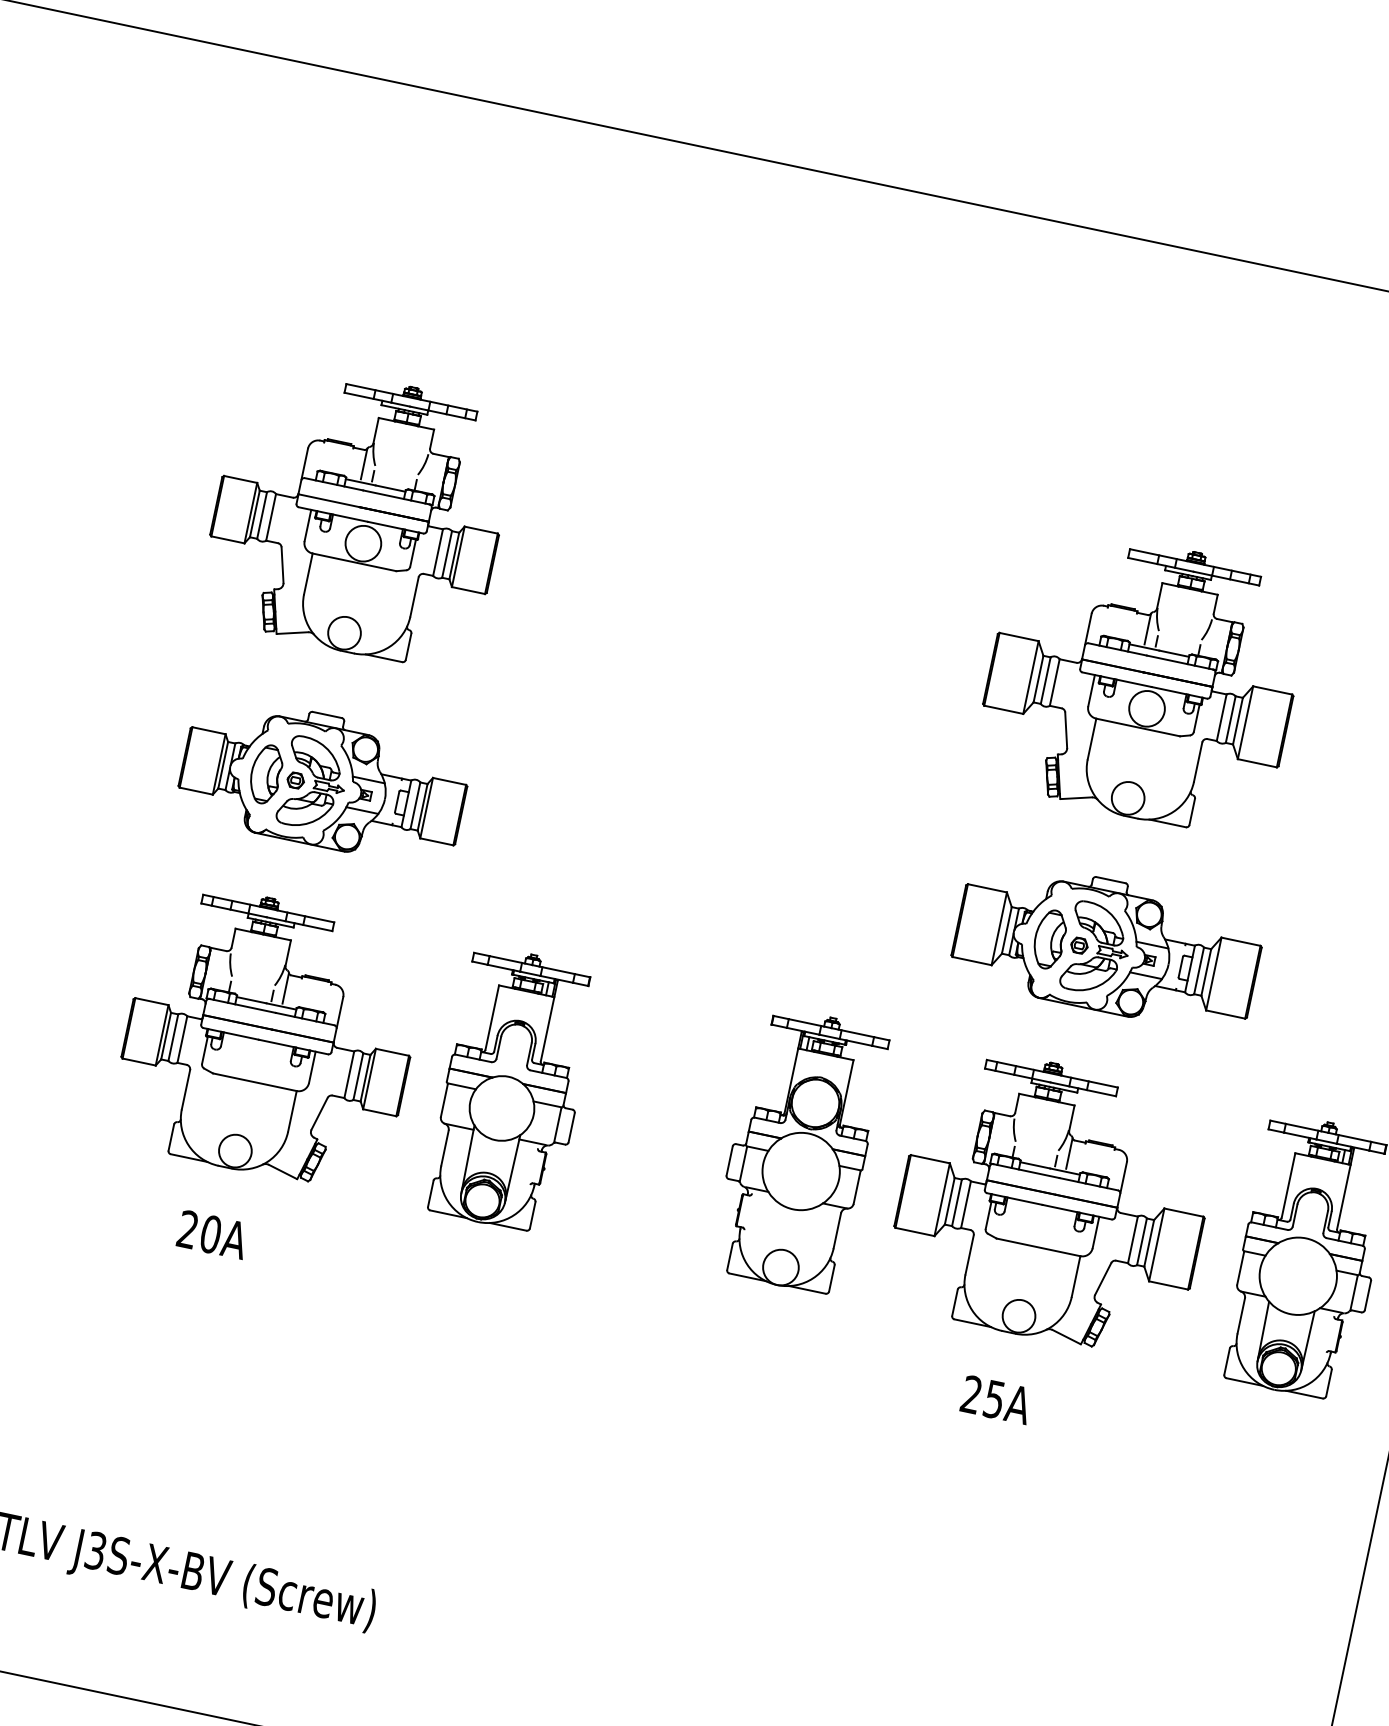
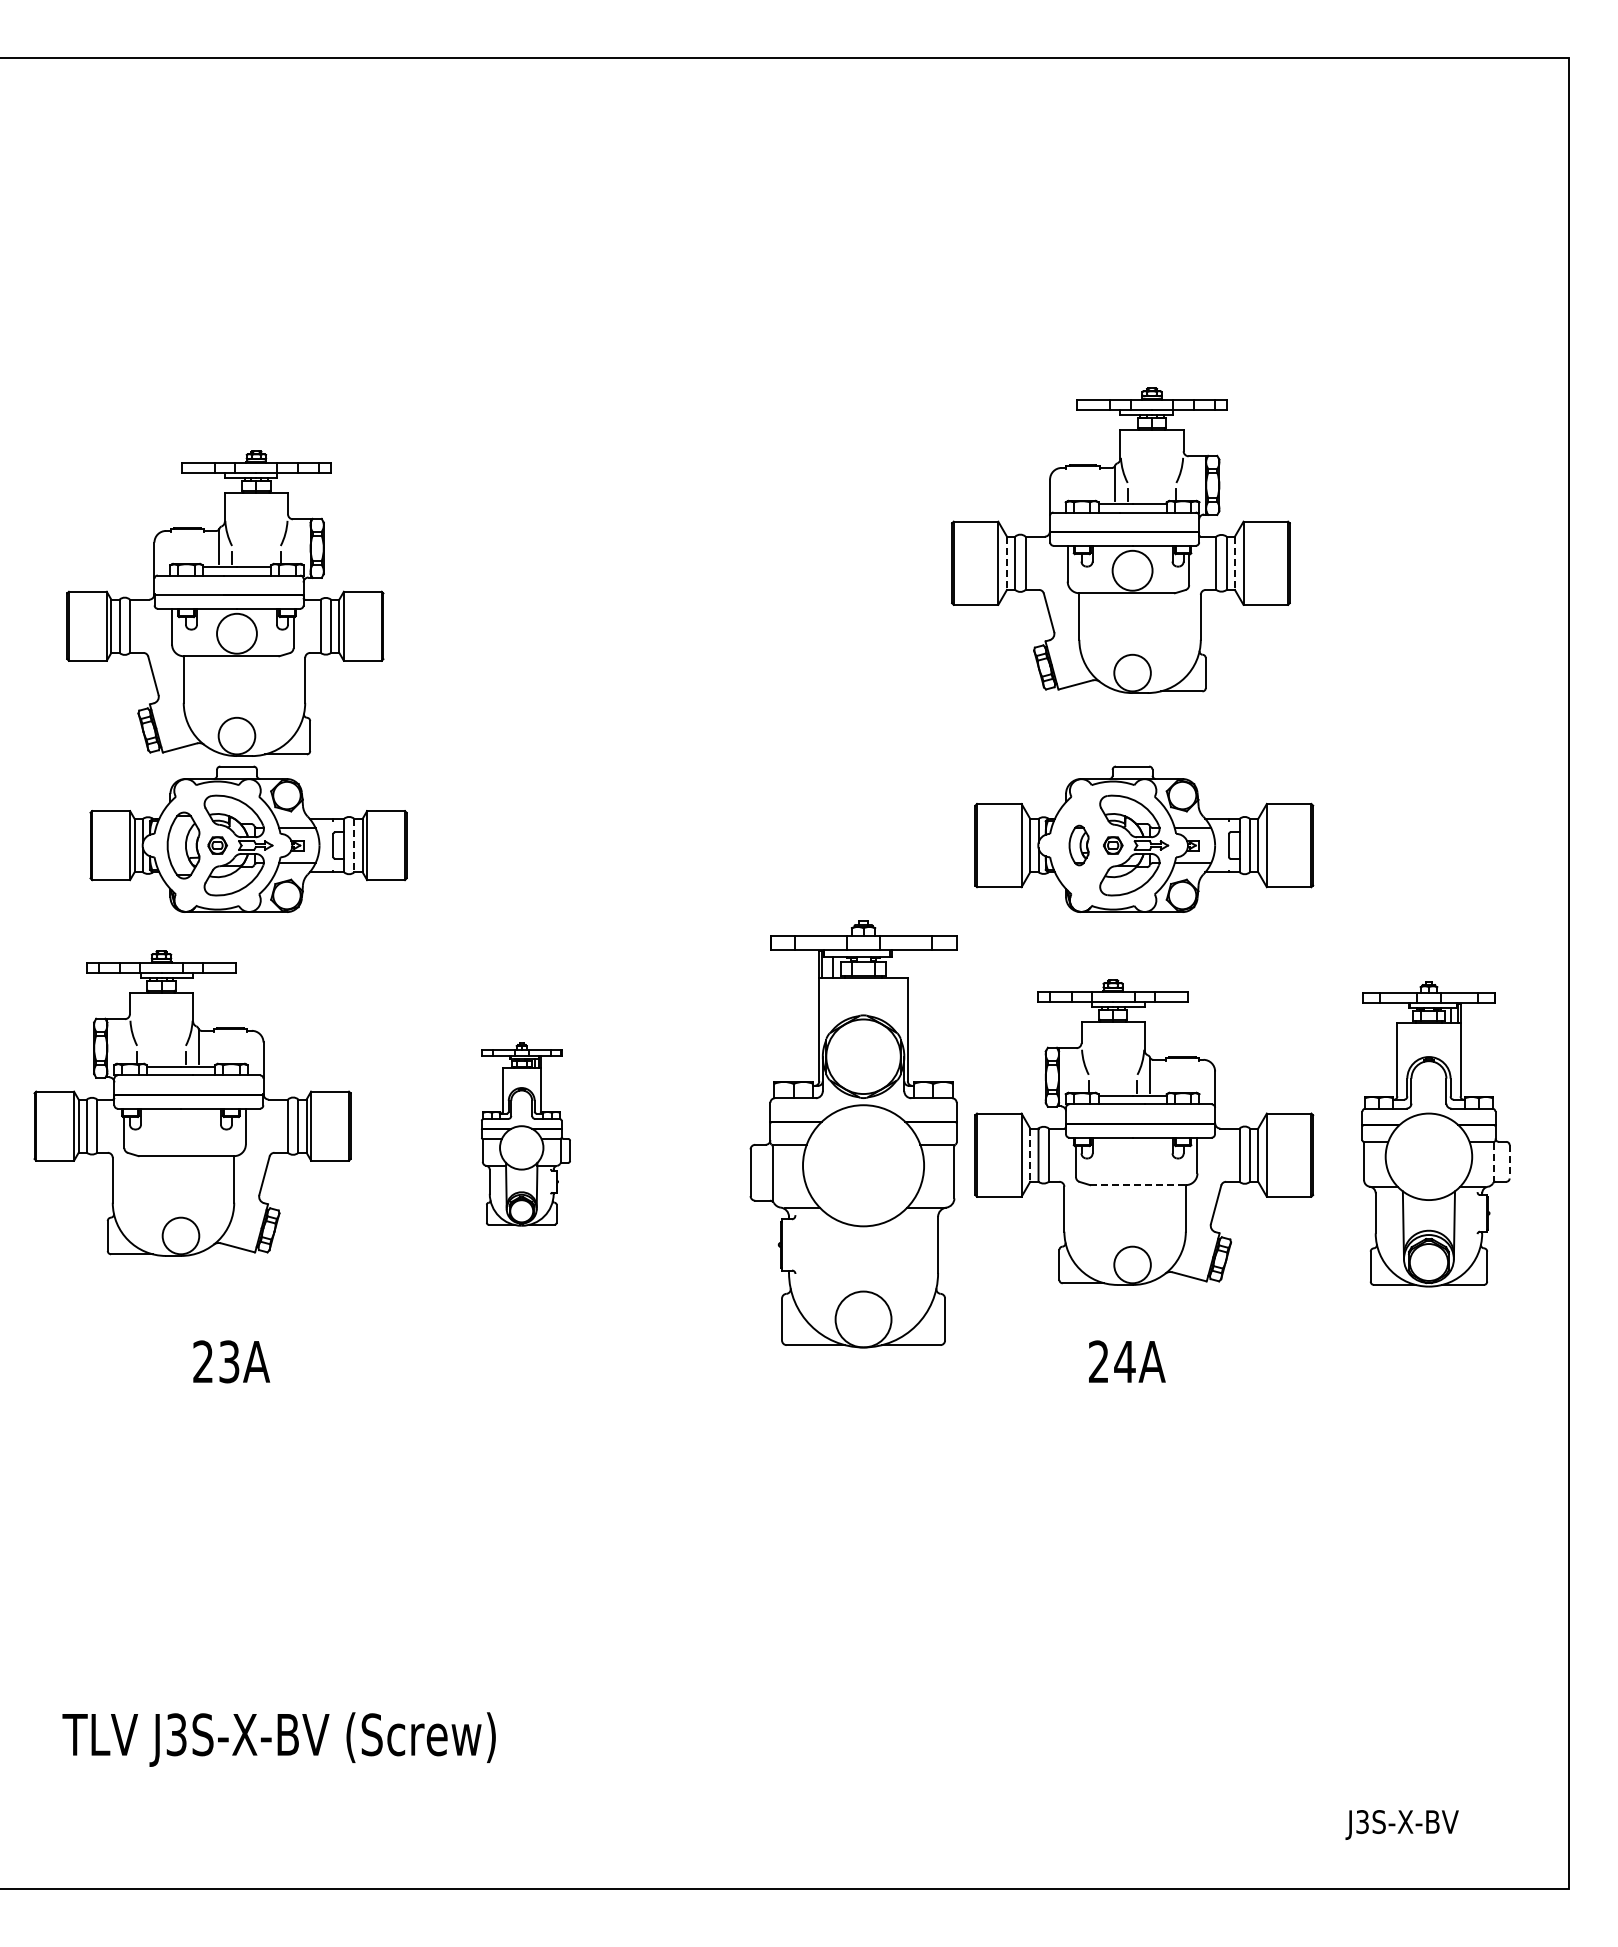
part: (358, 515) -> (225, 603), moved
line: (1038, 679) -> (1006, 563), solid -> dashed
line: (1237, 721) -> (1234, 563), solid -> dashed
line: (415, 805) -> (354, 845), solid -> dashed
part: (1049, 939) -> (1078, 845), size x0.6
part: (269, 1037) -> (192, 1103), moved
part: (511, 1090) -> (525, 1134), size x0.6
part: (798, 1150) -> (853, 1134), size x1.4
line: (949, 1201) -> (1030, 1155), solid -> dashed
text: (211, 1234) -> (229, 1361), 20A -> 23A
line: (1038, 1247) -> (1138, 1185), solid -> dashed
line: (1353, 1293) -> (1493, 1162), solid -> dashed
line: (1367, 1295) -> (1509, 1161), solid -> dashed
text: (993, 1400) -> (1124, 1362), 25A -> 24A

